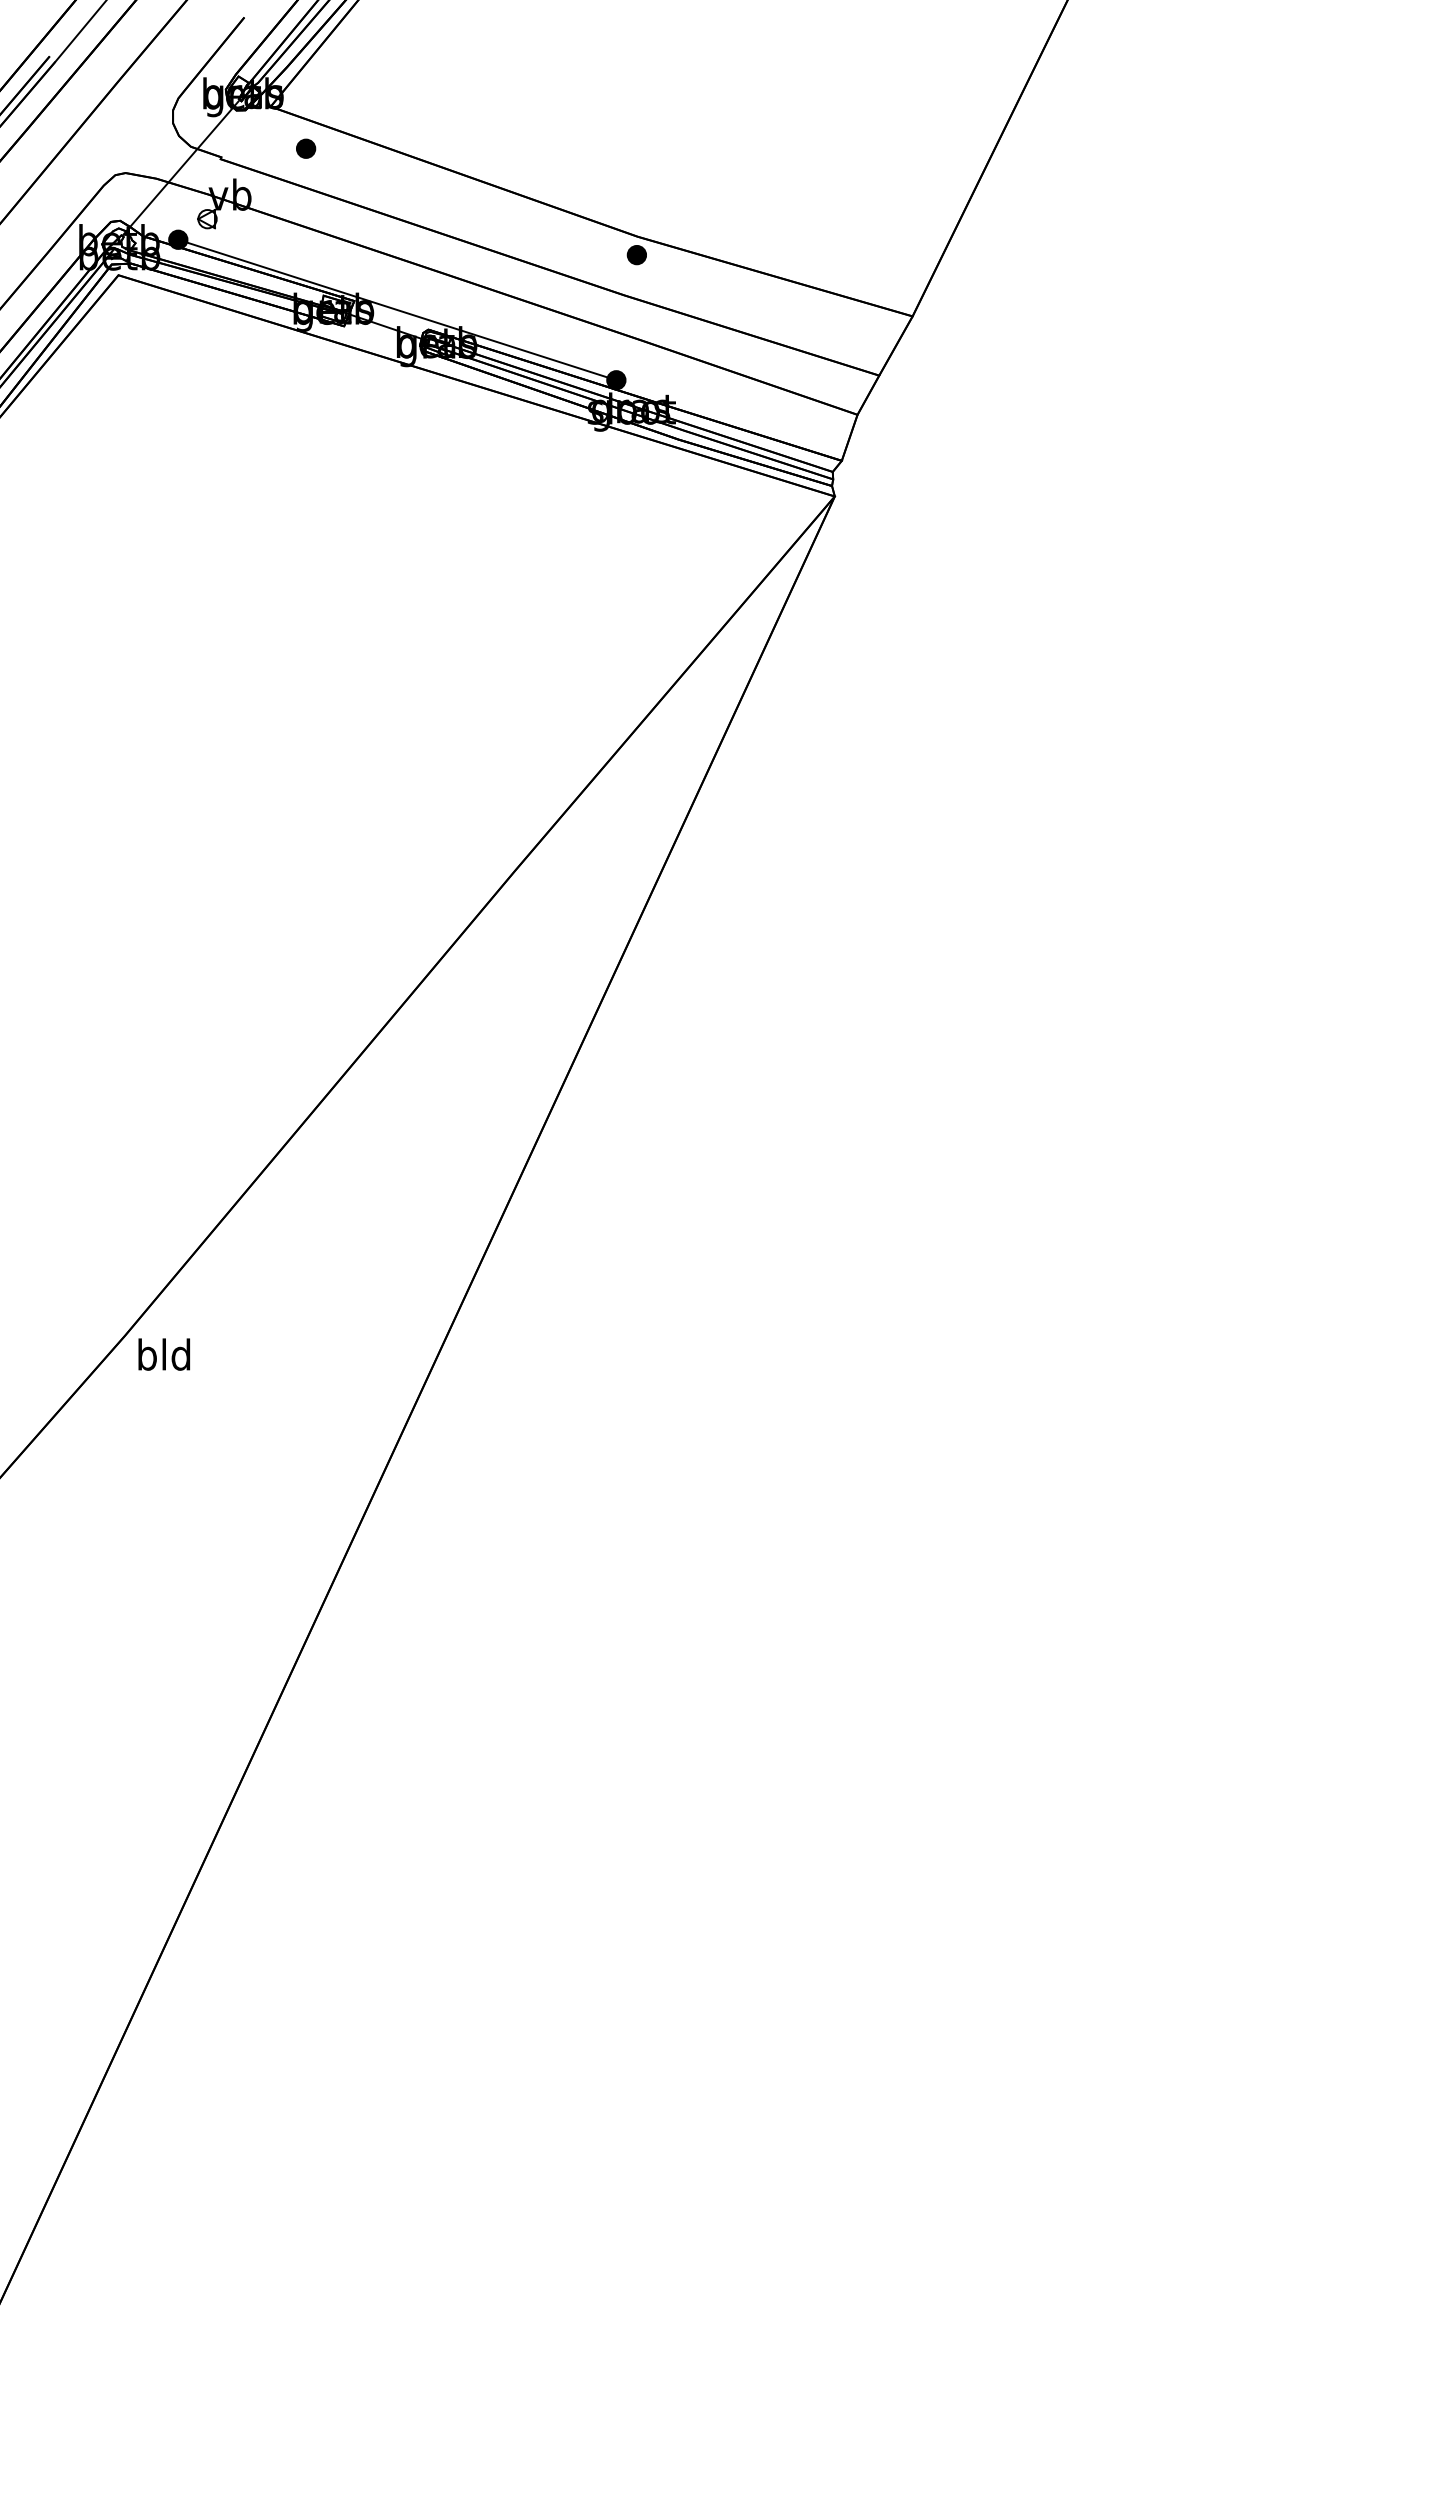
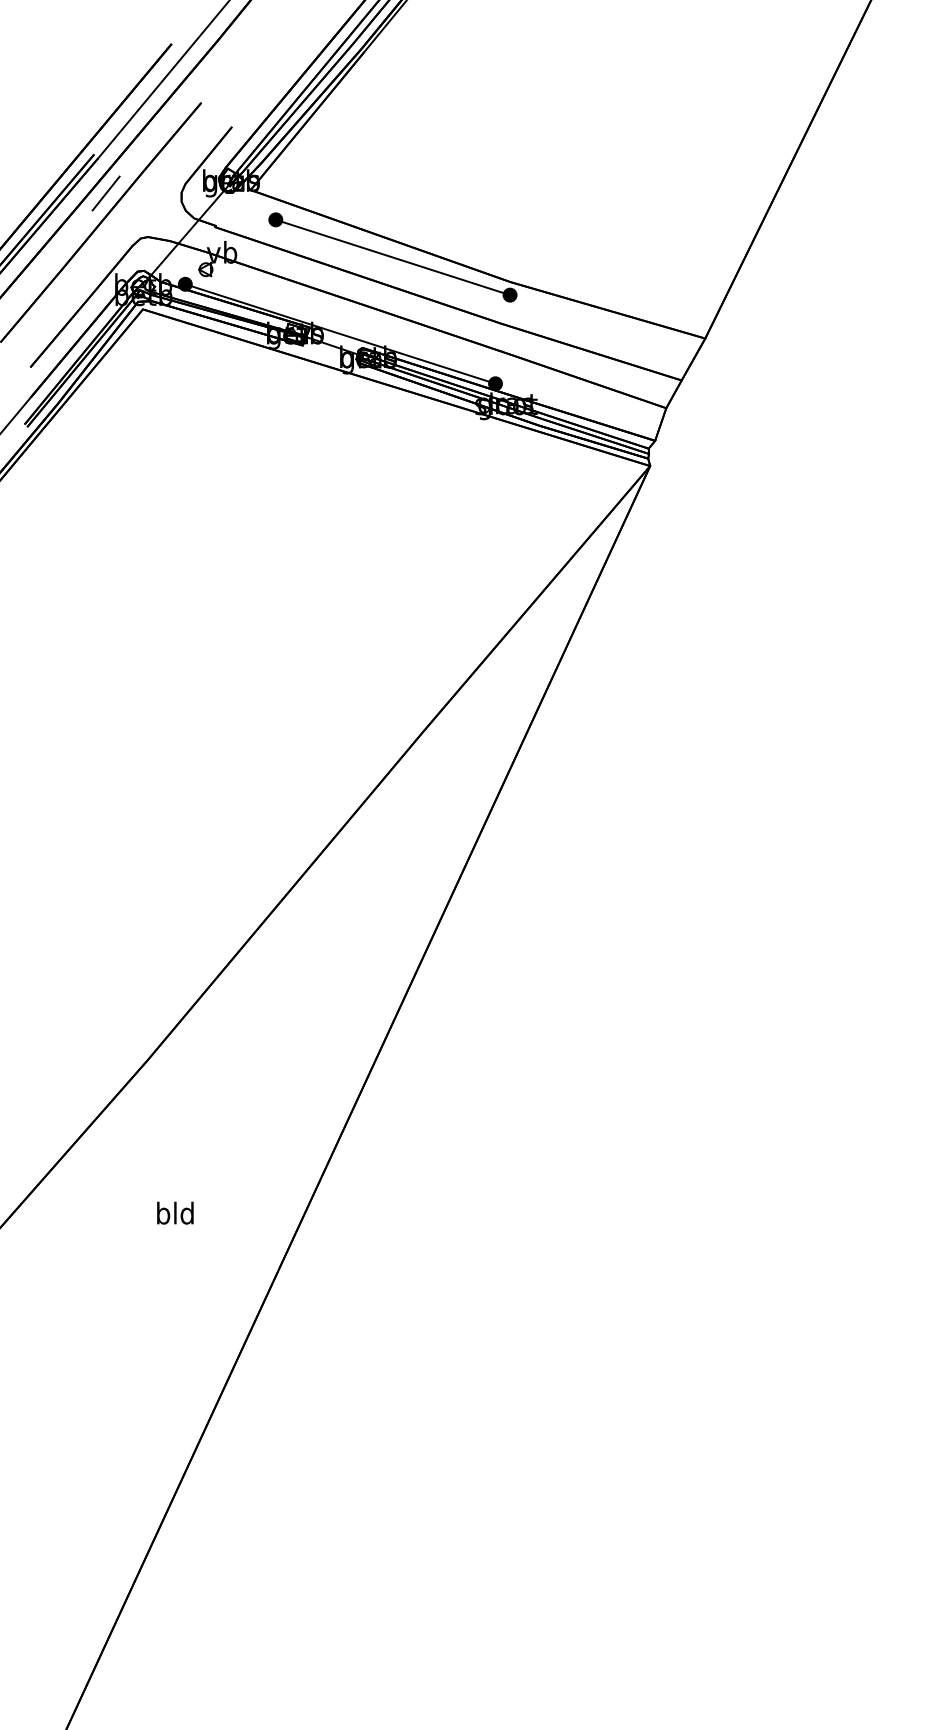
line: (66, 111) -> (106, 193), added
line: (471, 201) -> (392, 257), added
text: (163, 1354) -> (174, 1213), moved

